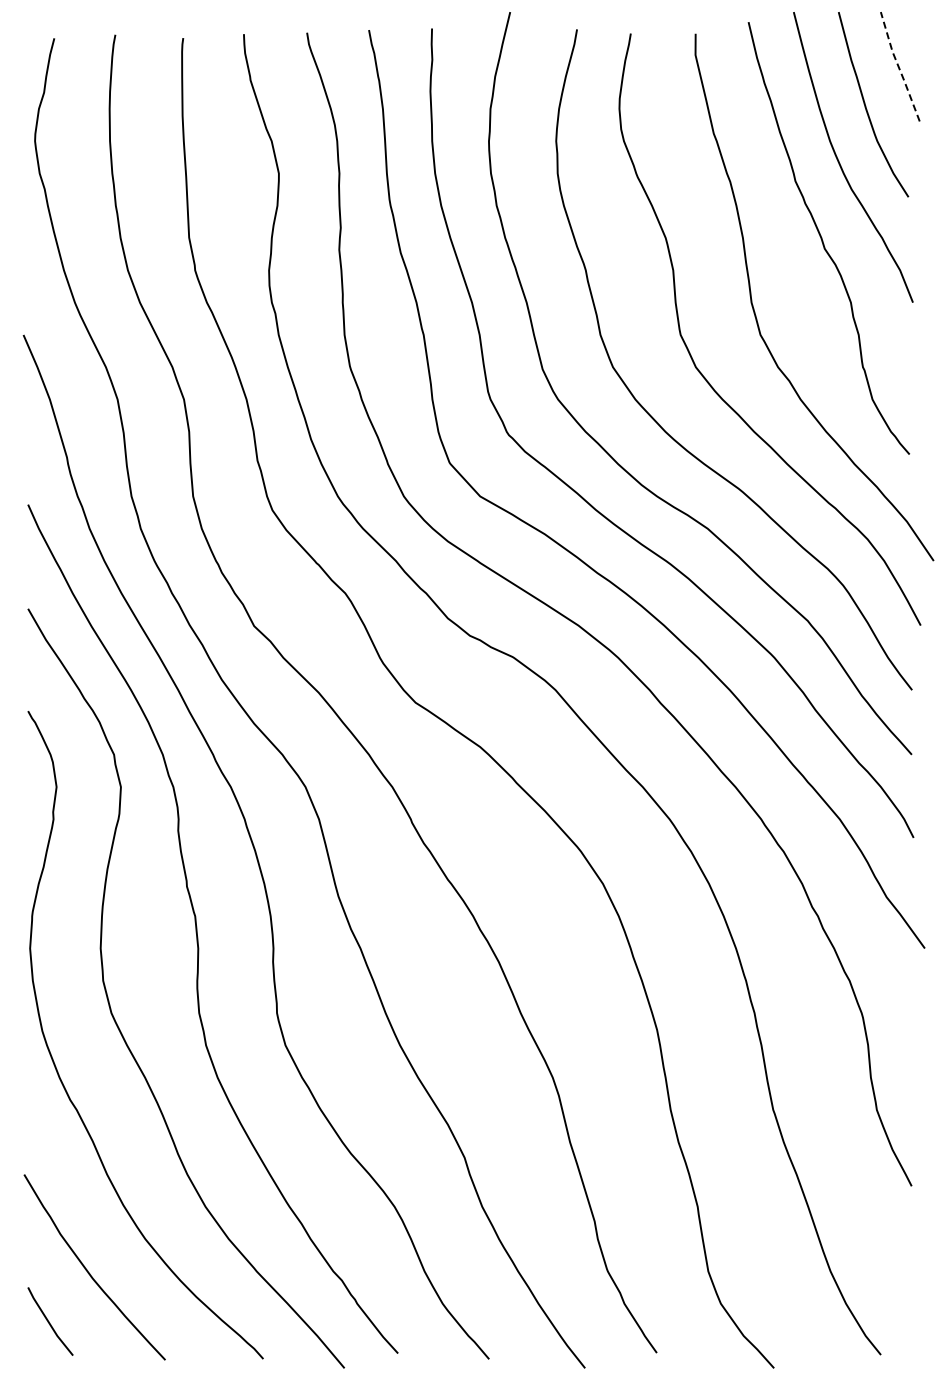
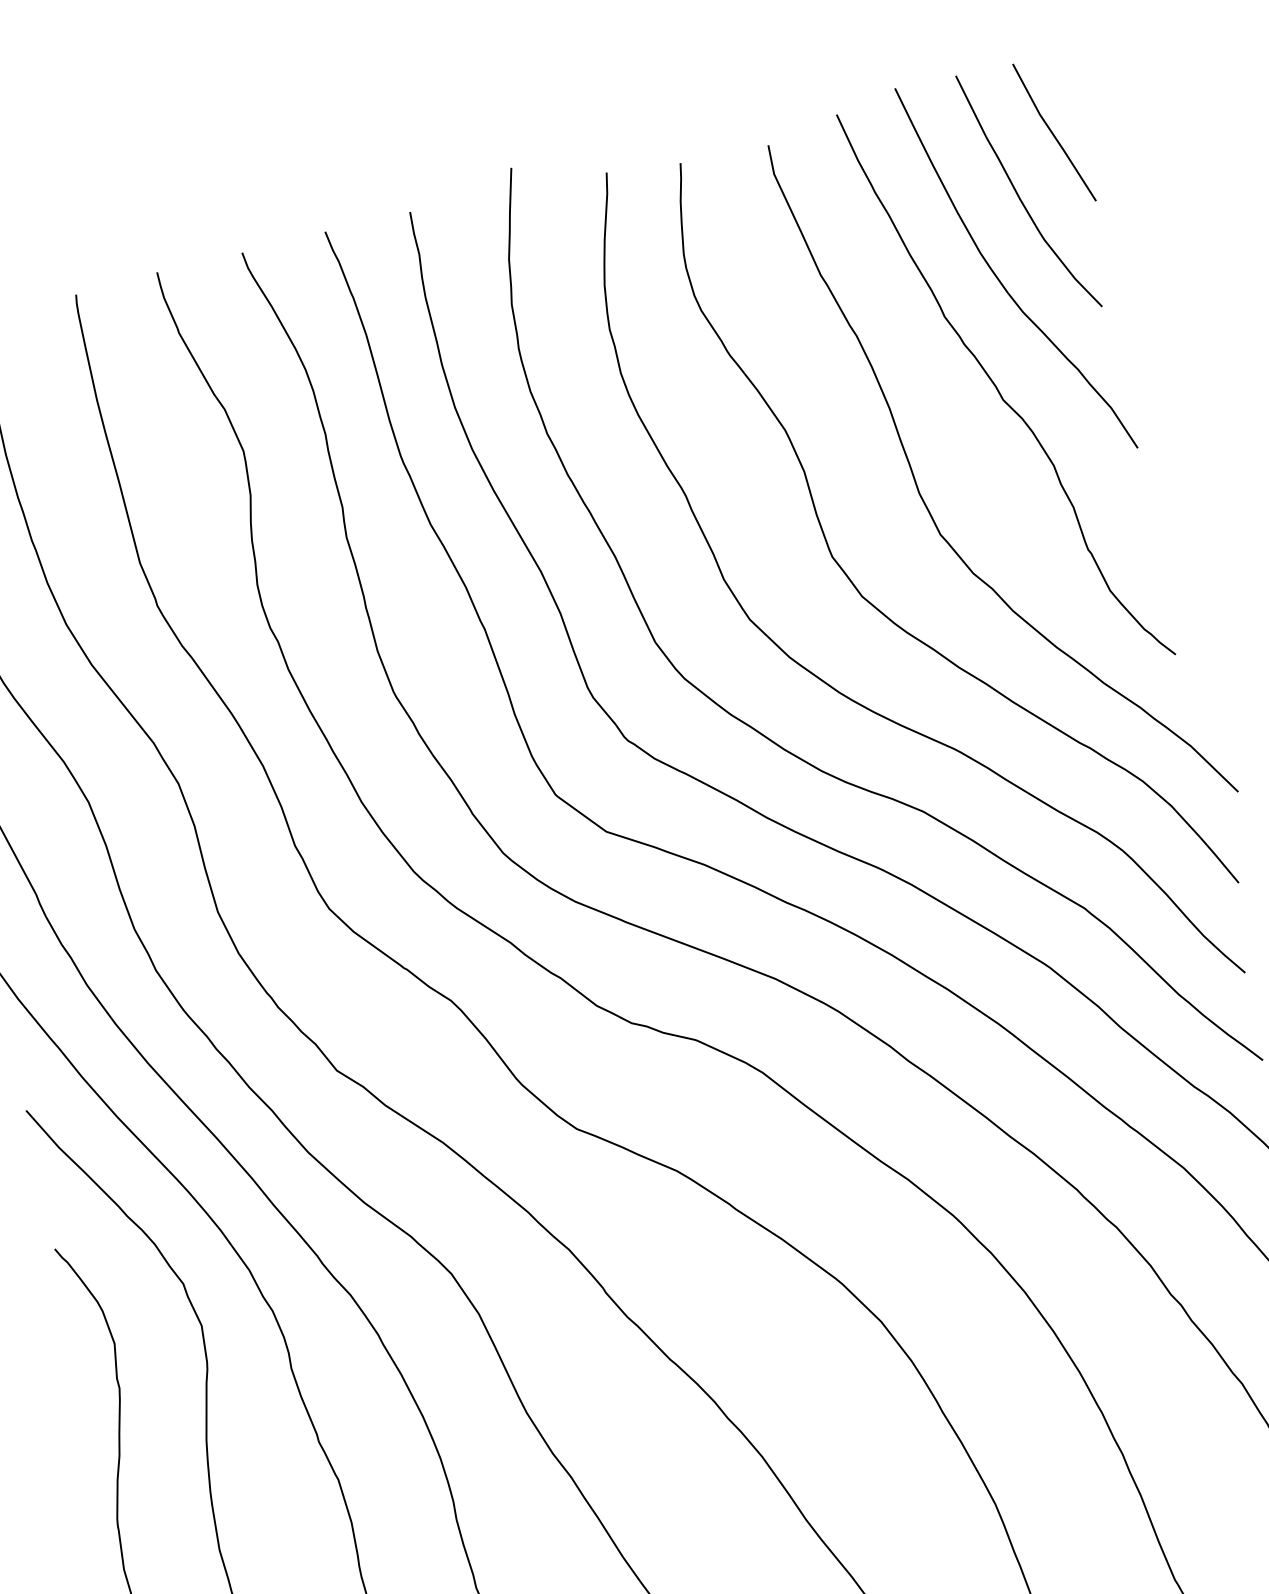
line: (898, 67) -> (1052, 134), dashed -> solid

